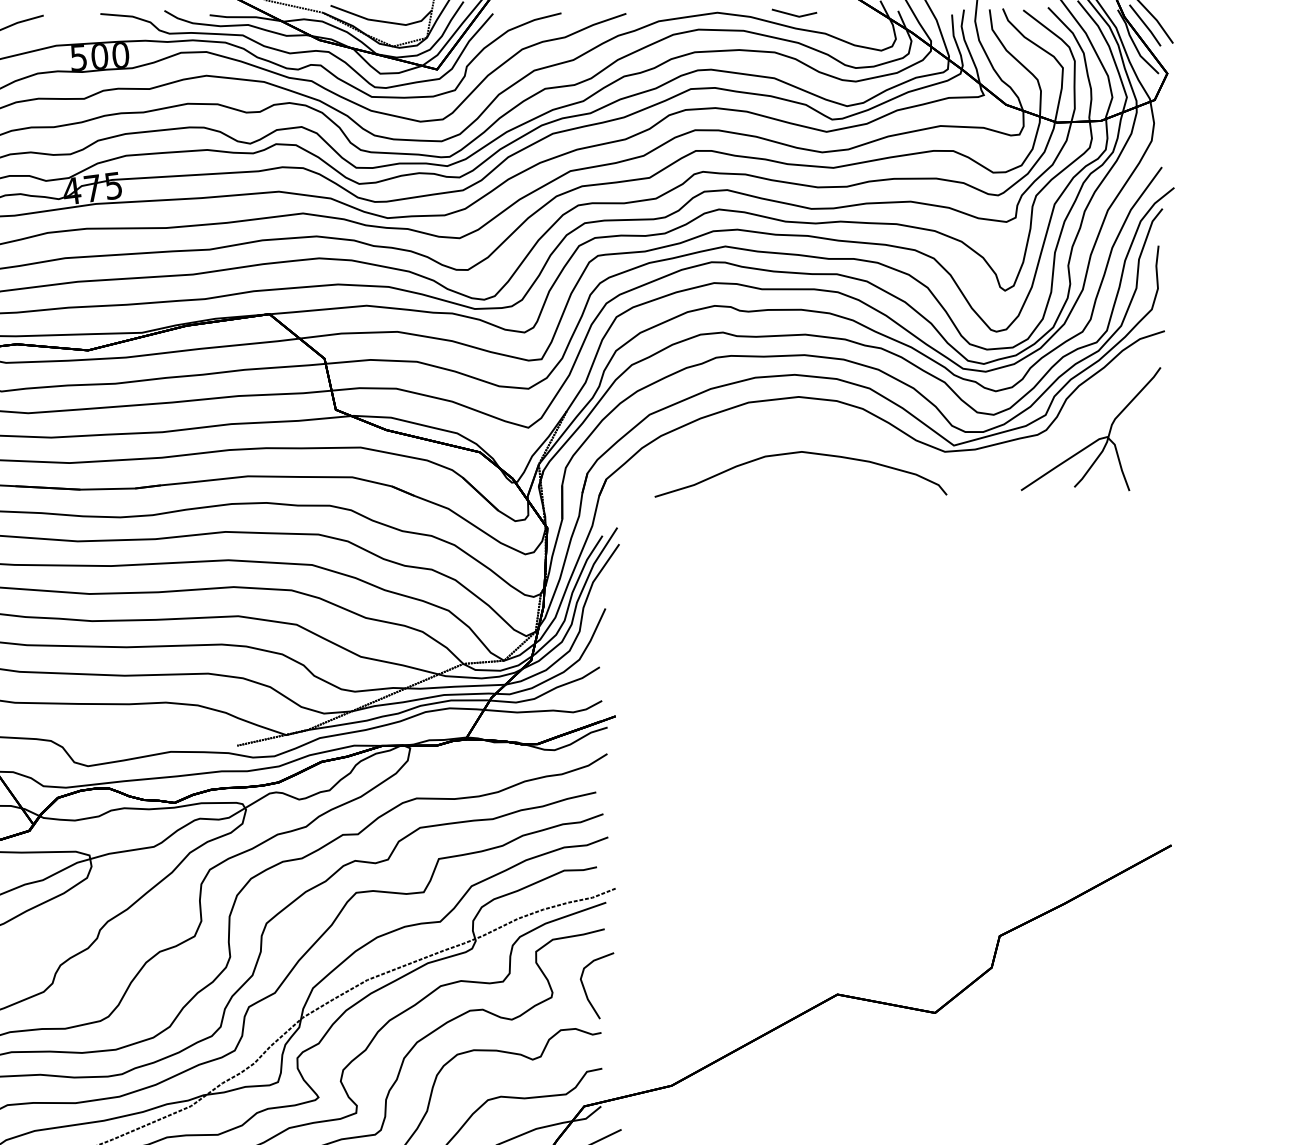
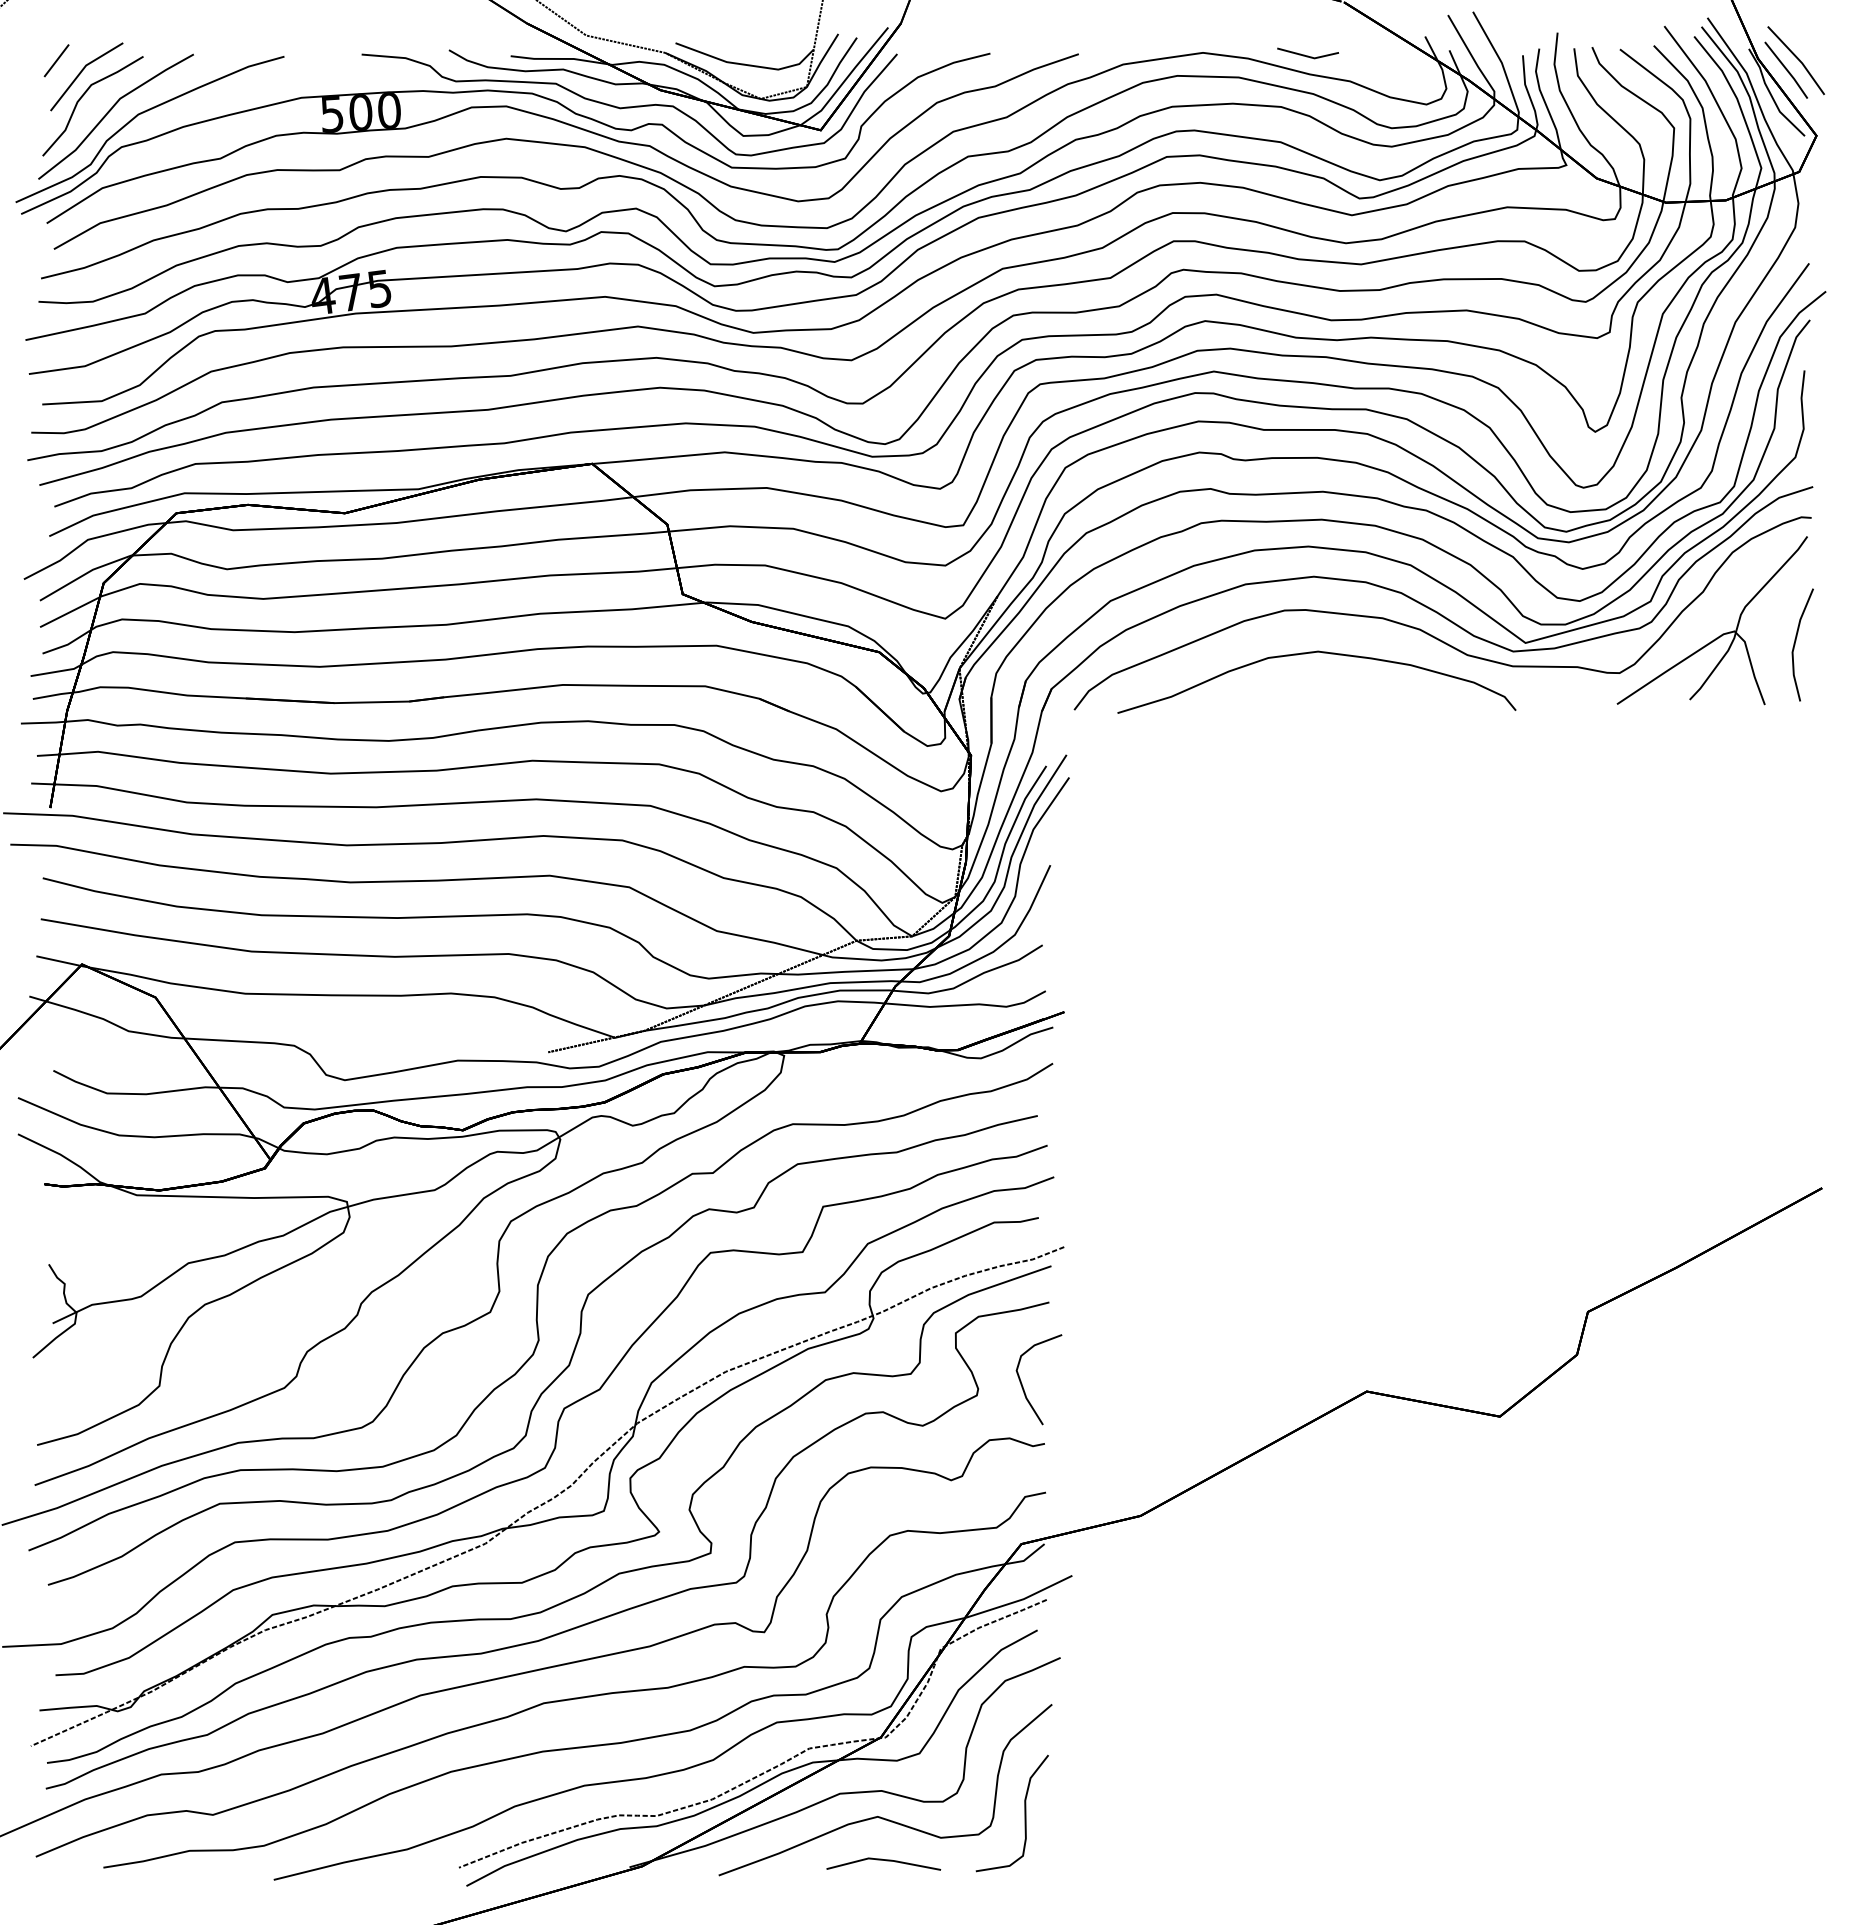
part: (886, 440) -> (1433, 635), added

